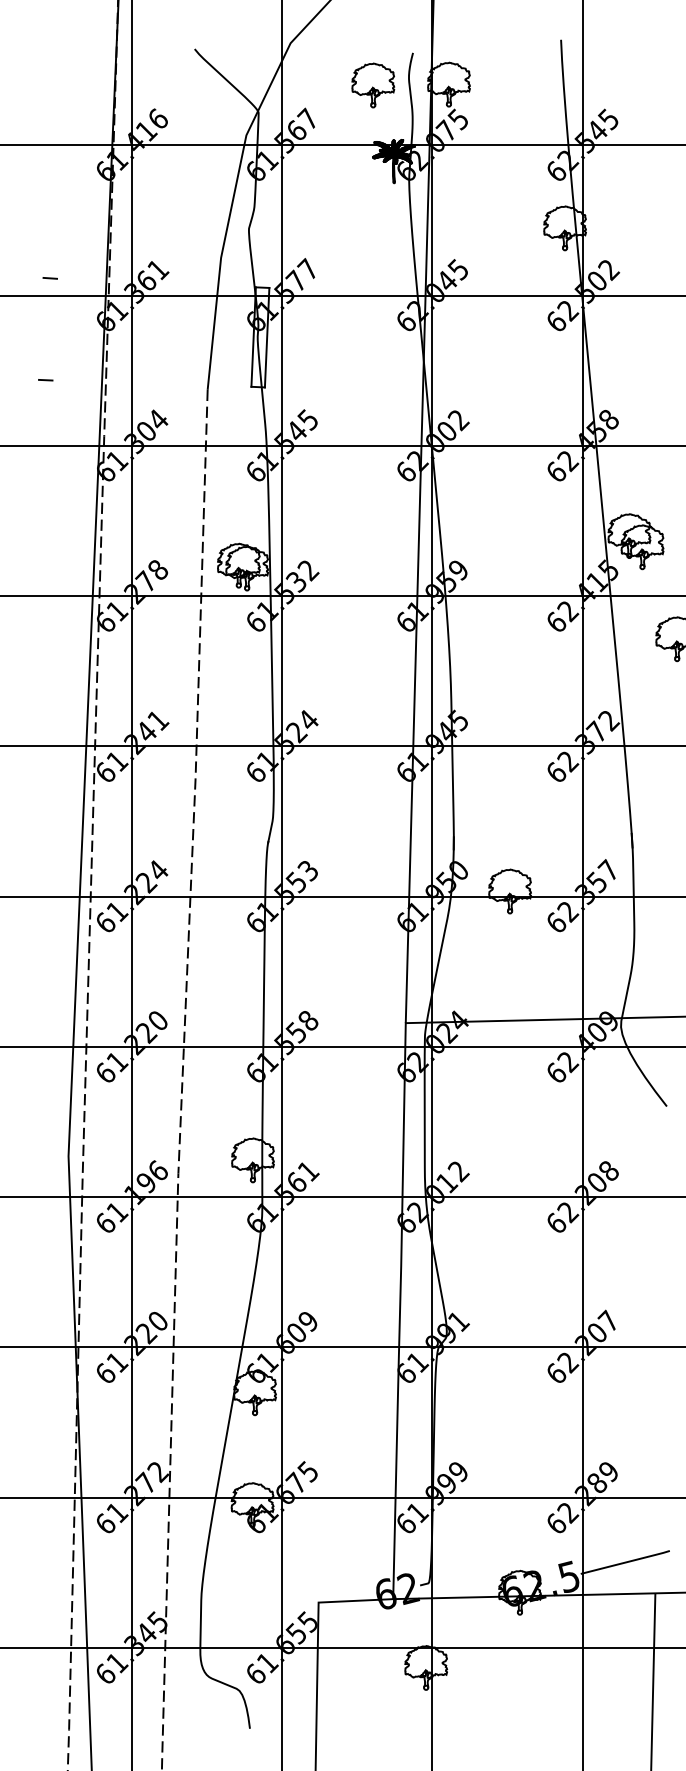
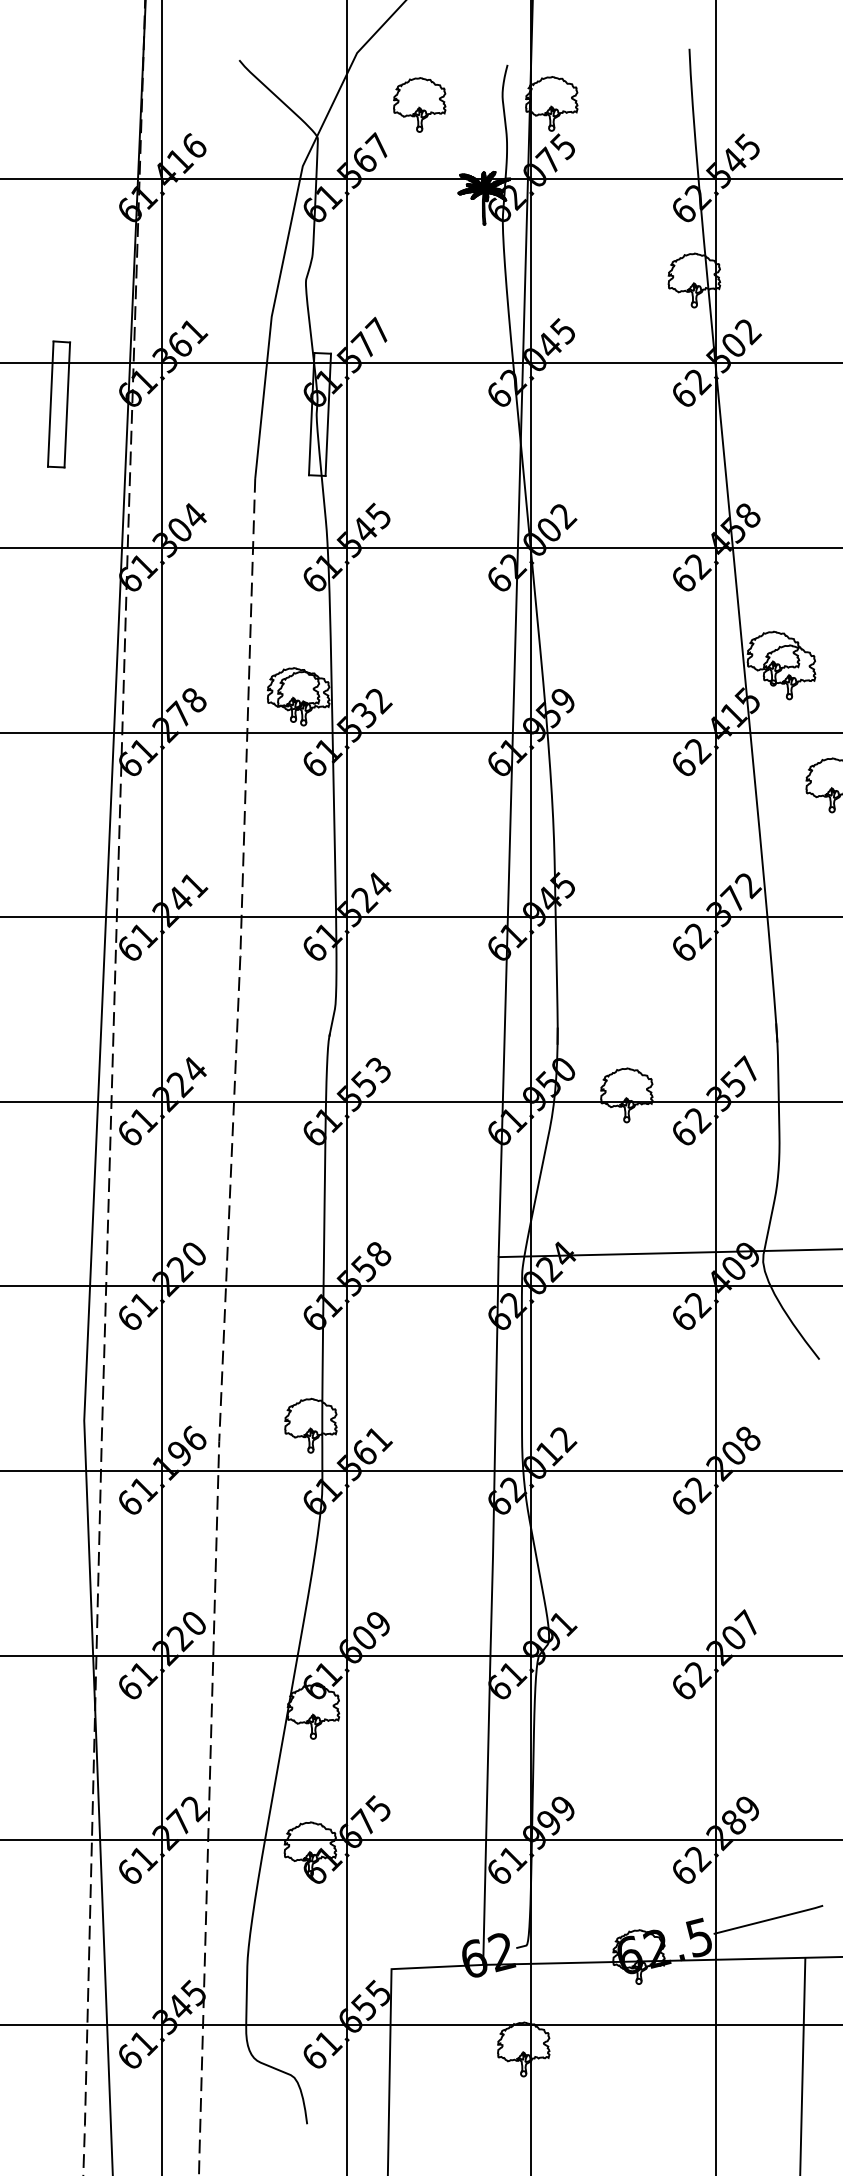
part: (373, 85) -> (419, 104), moved
line: (41, 328) -> (50, 403), added
line: (54, 329) -> (67, 404), added

